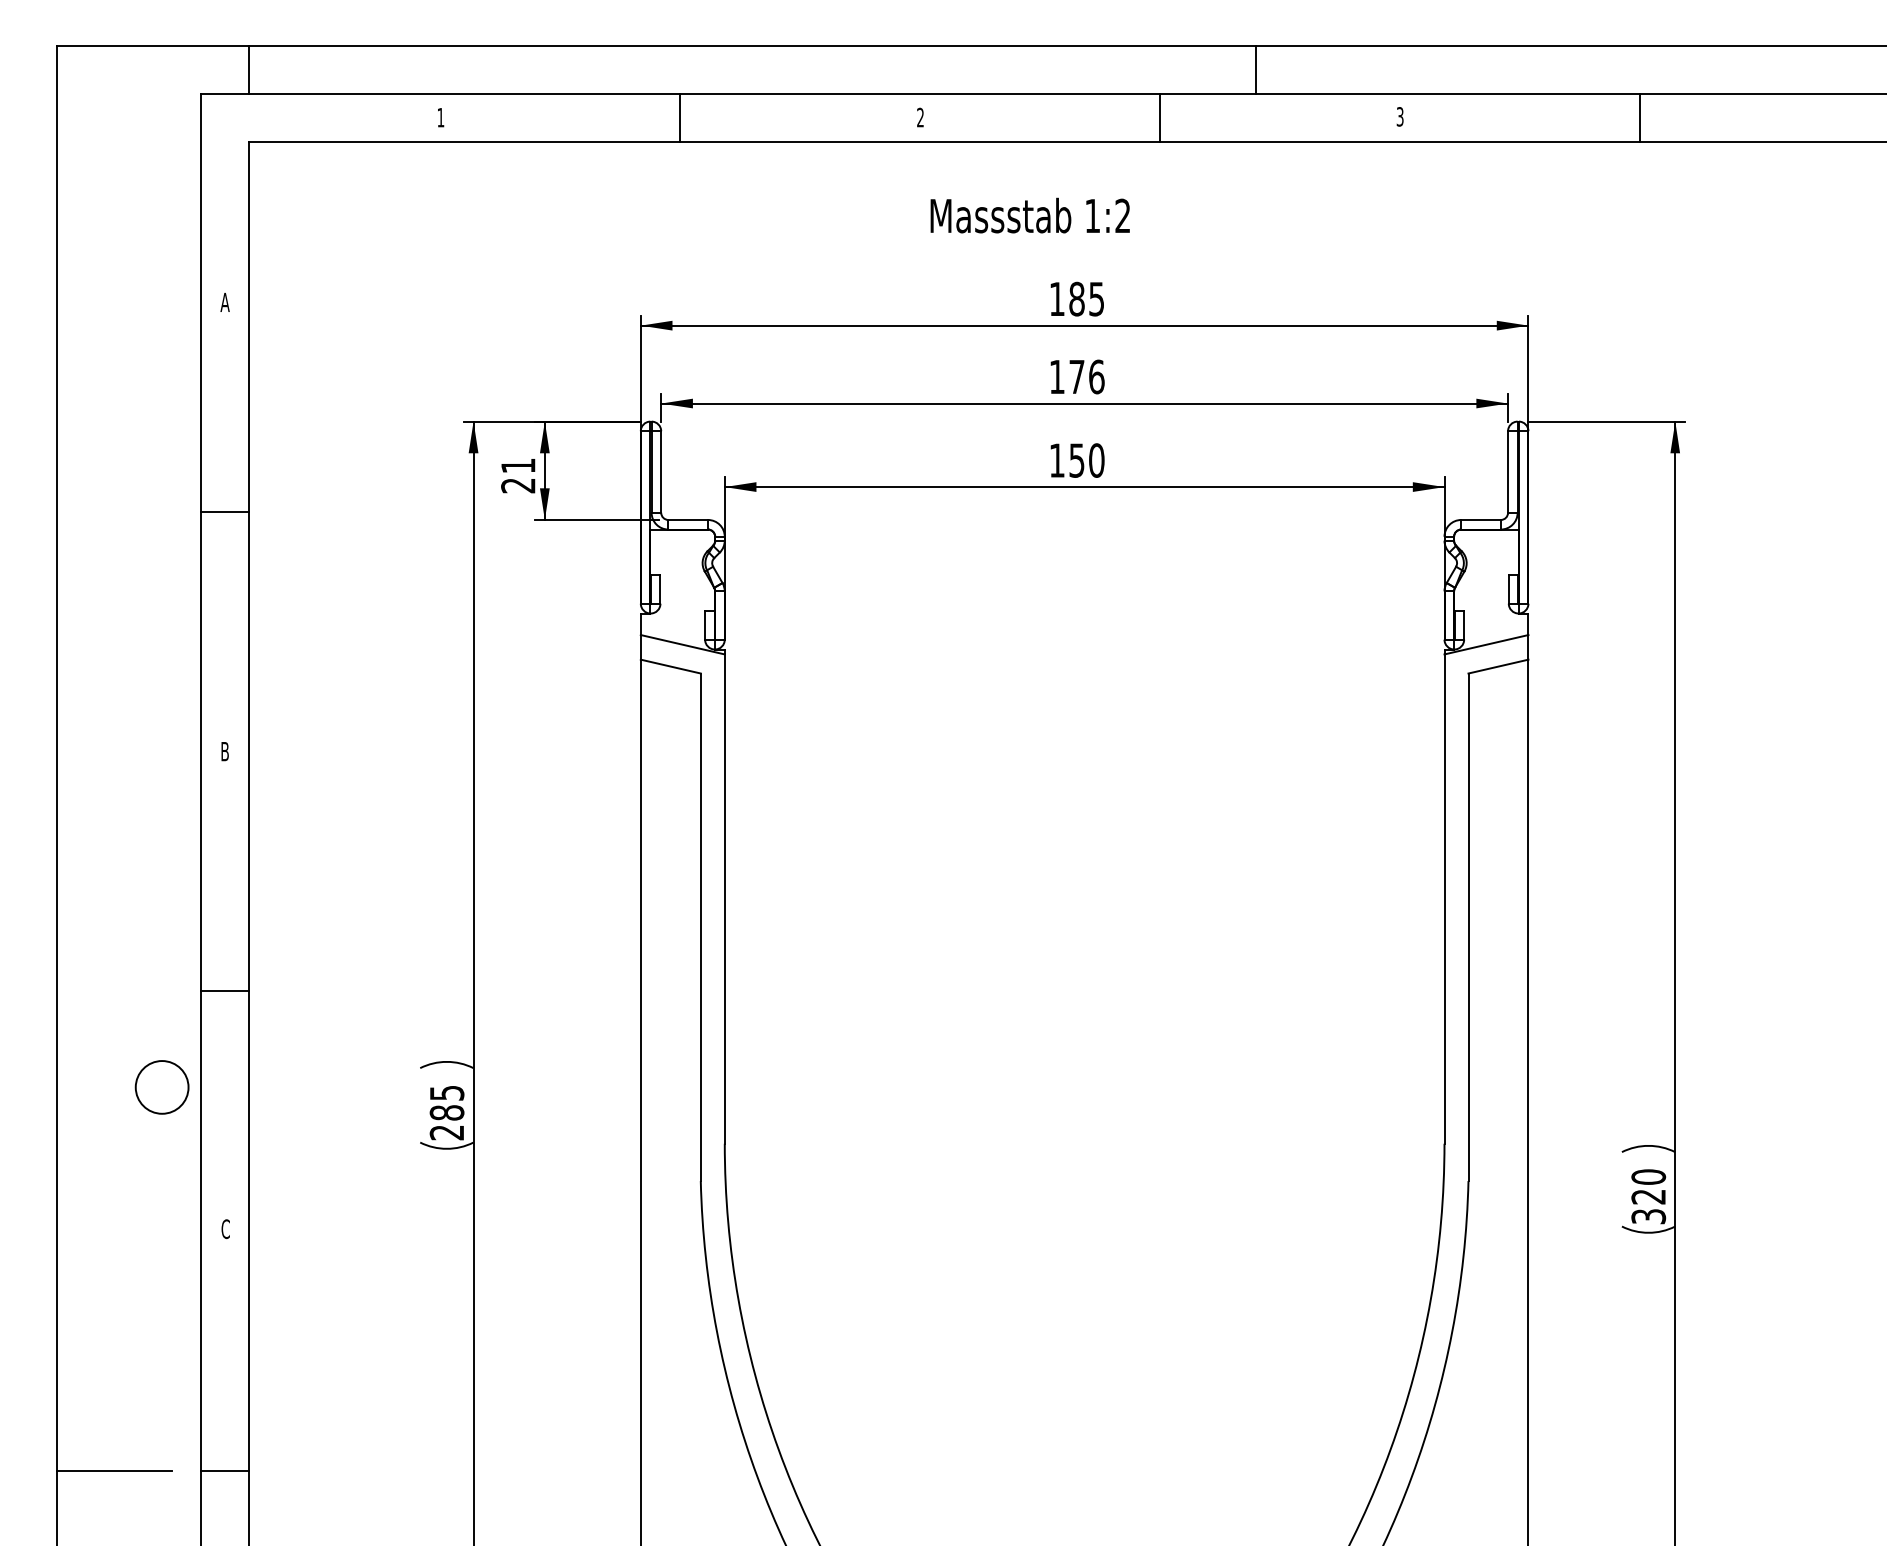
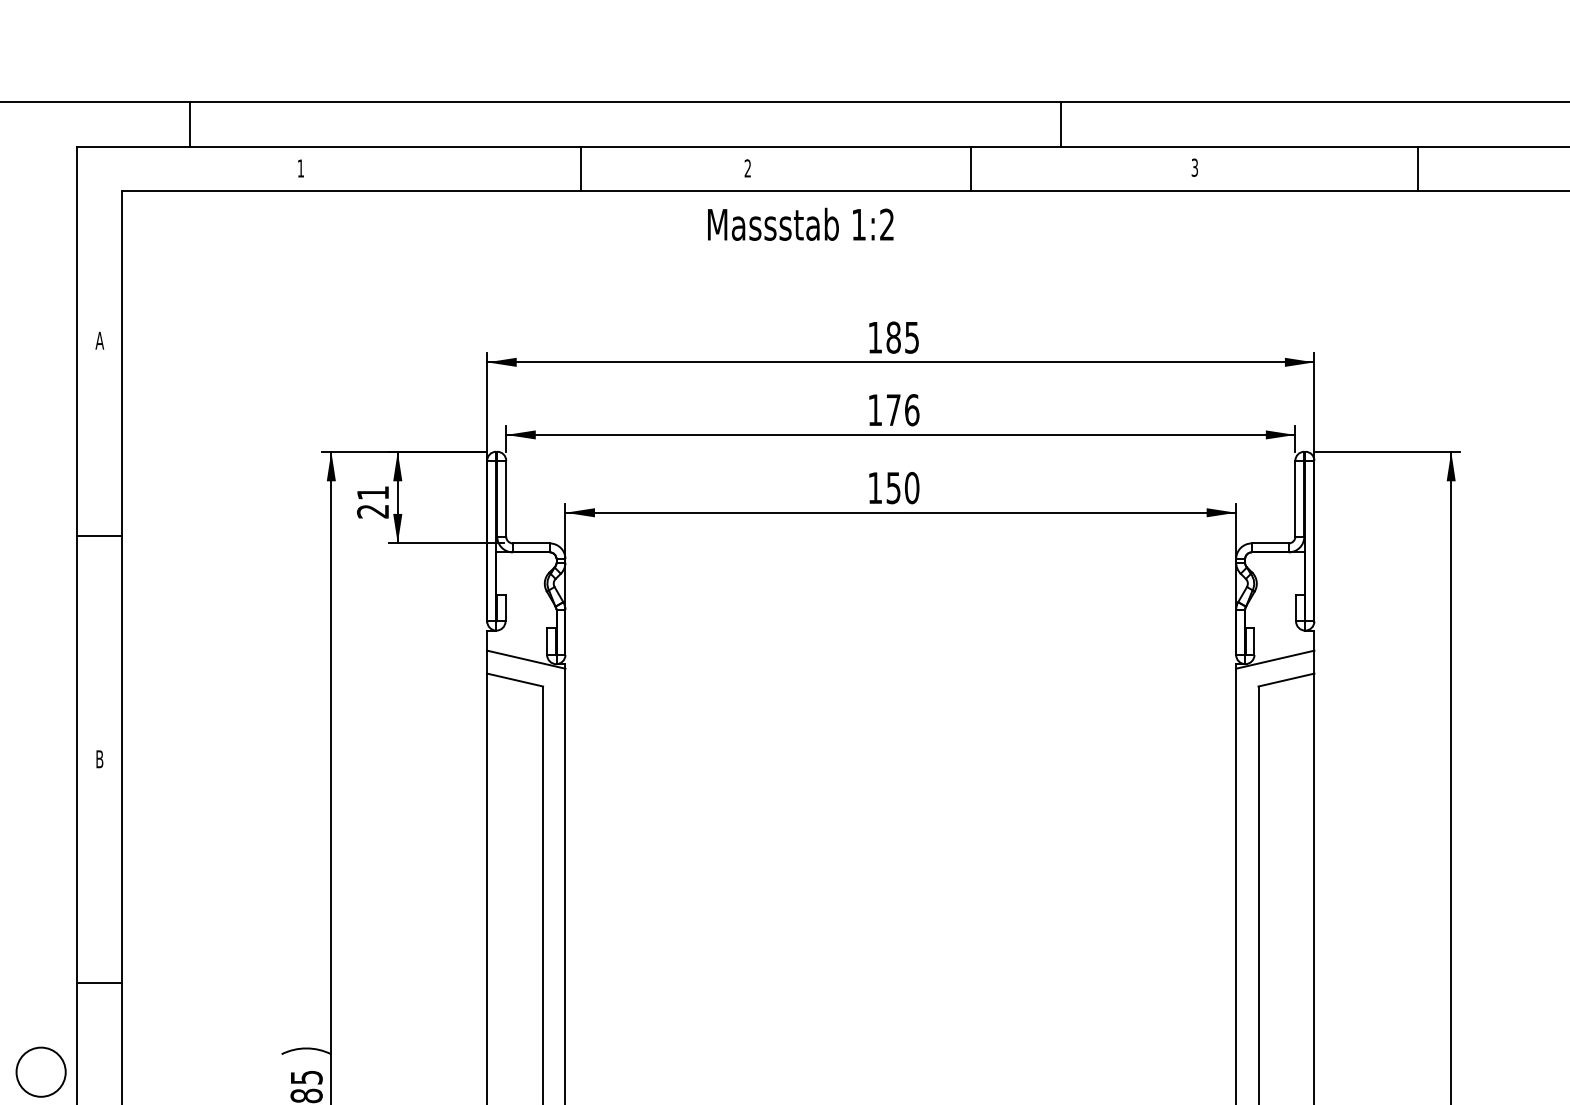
line: (248, 70) -> (189, 124), moved
line: (680, 118) -> (581, 169), moved
text: (1029, 215) -> (800, 224), moved

